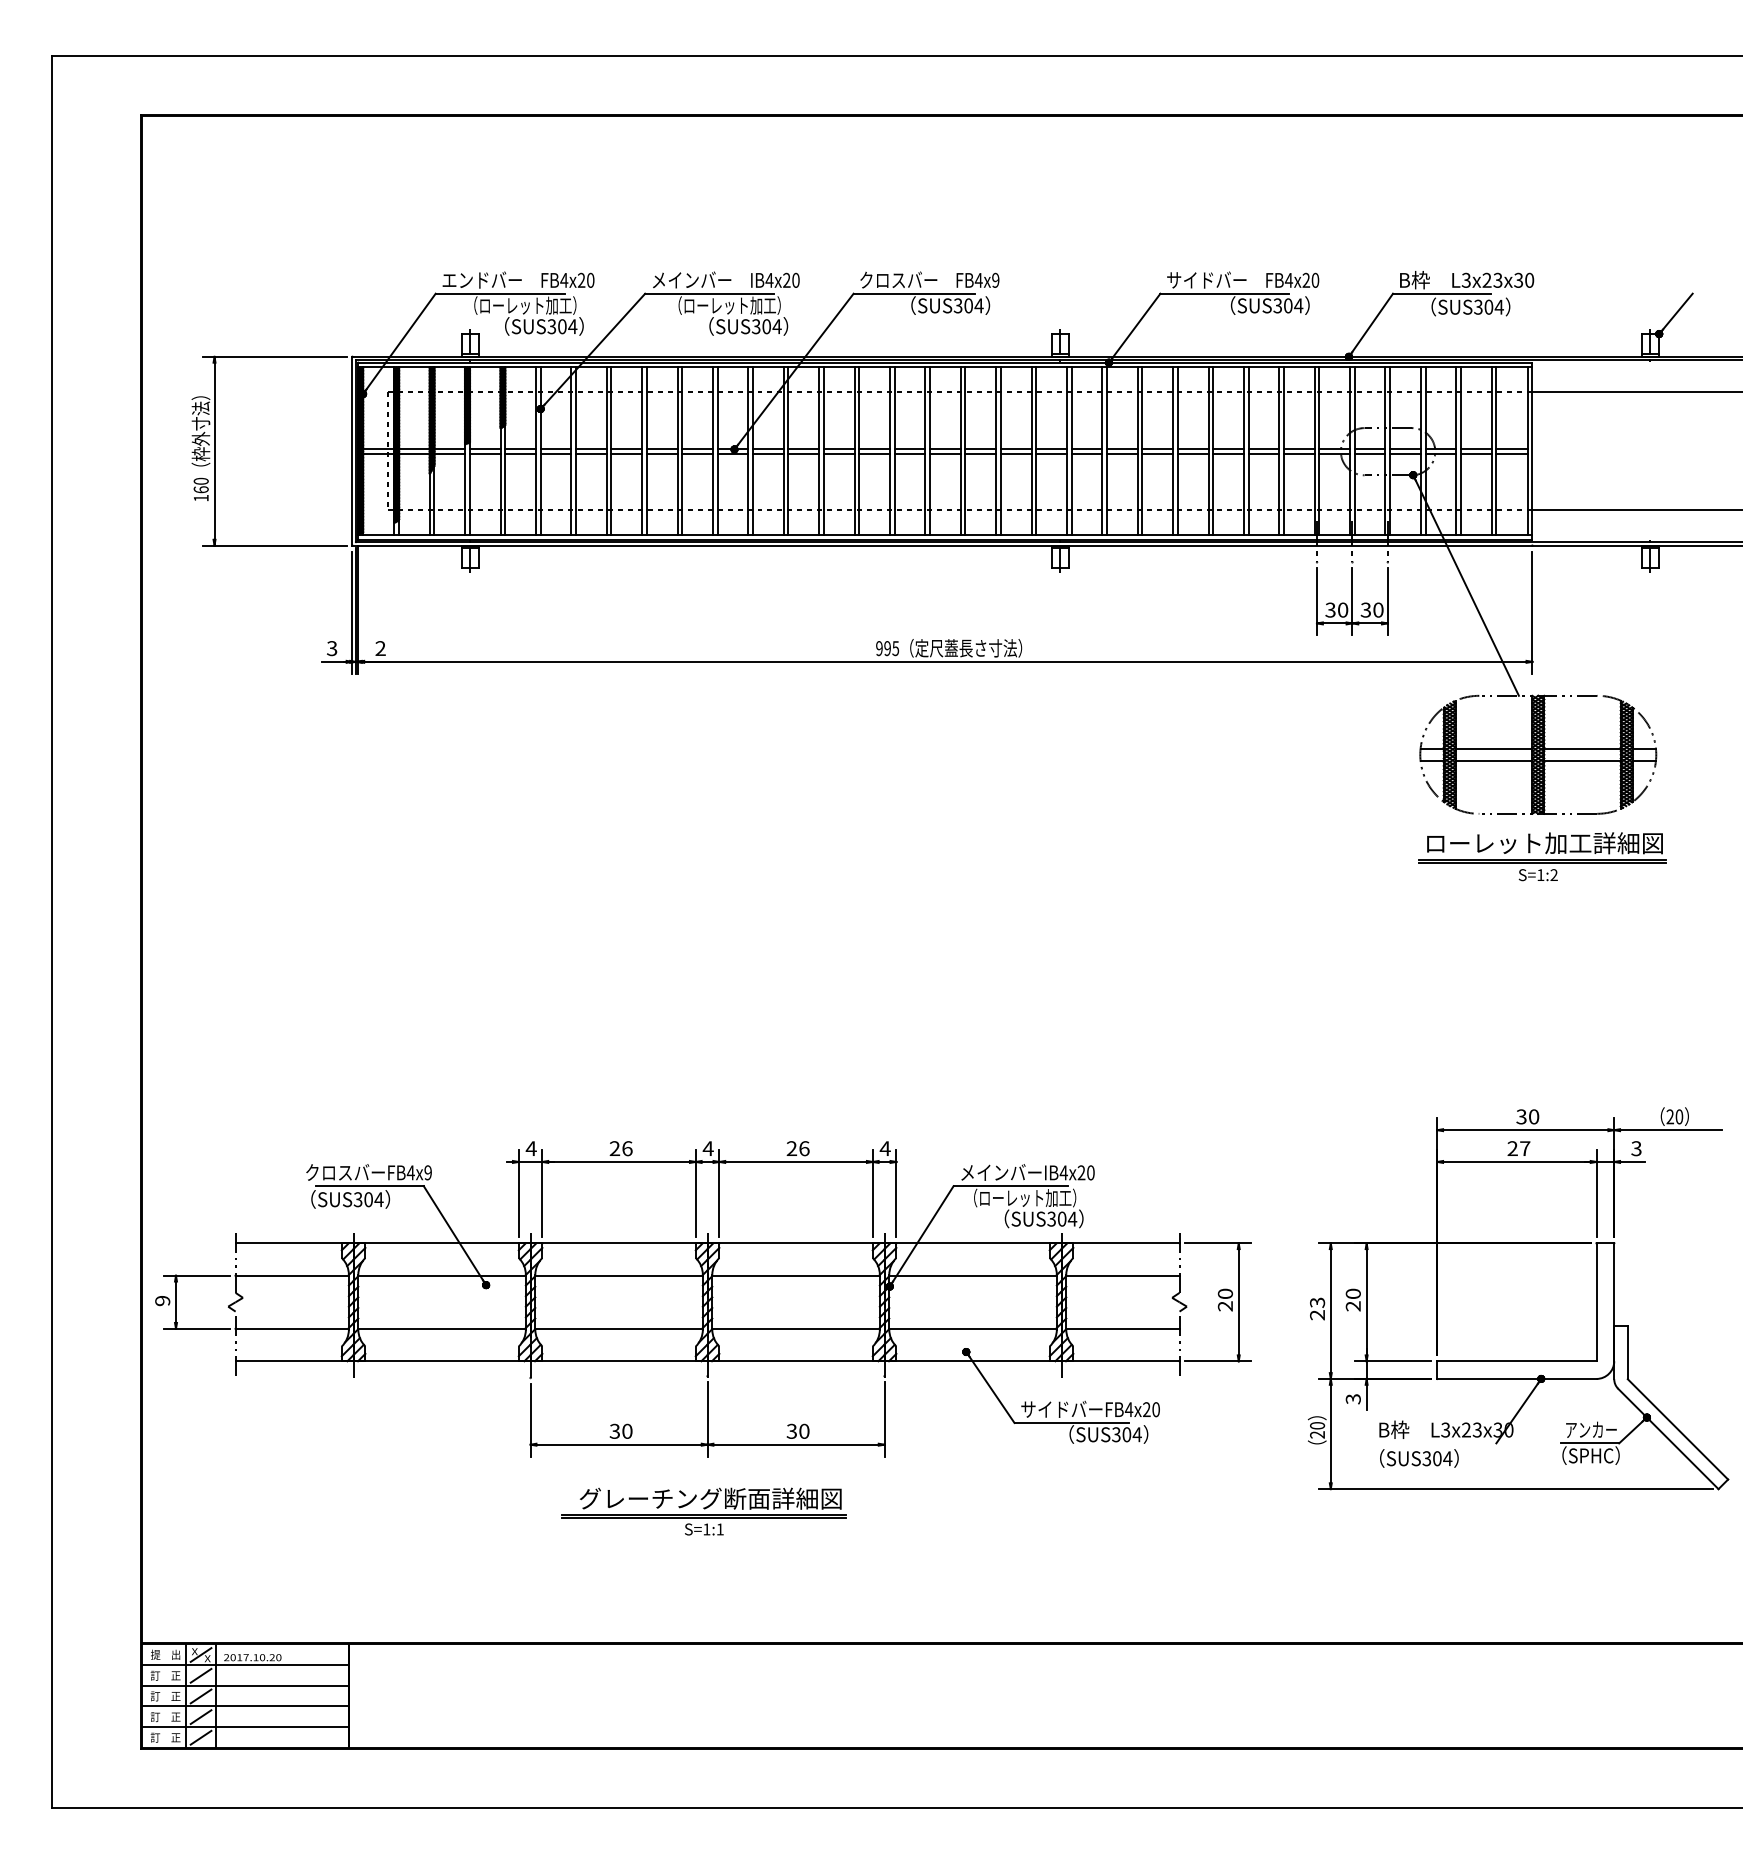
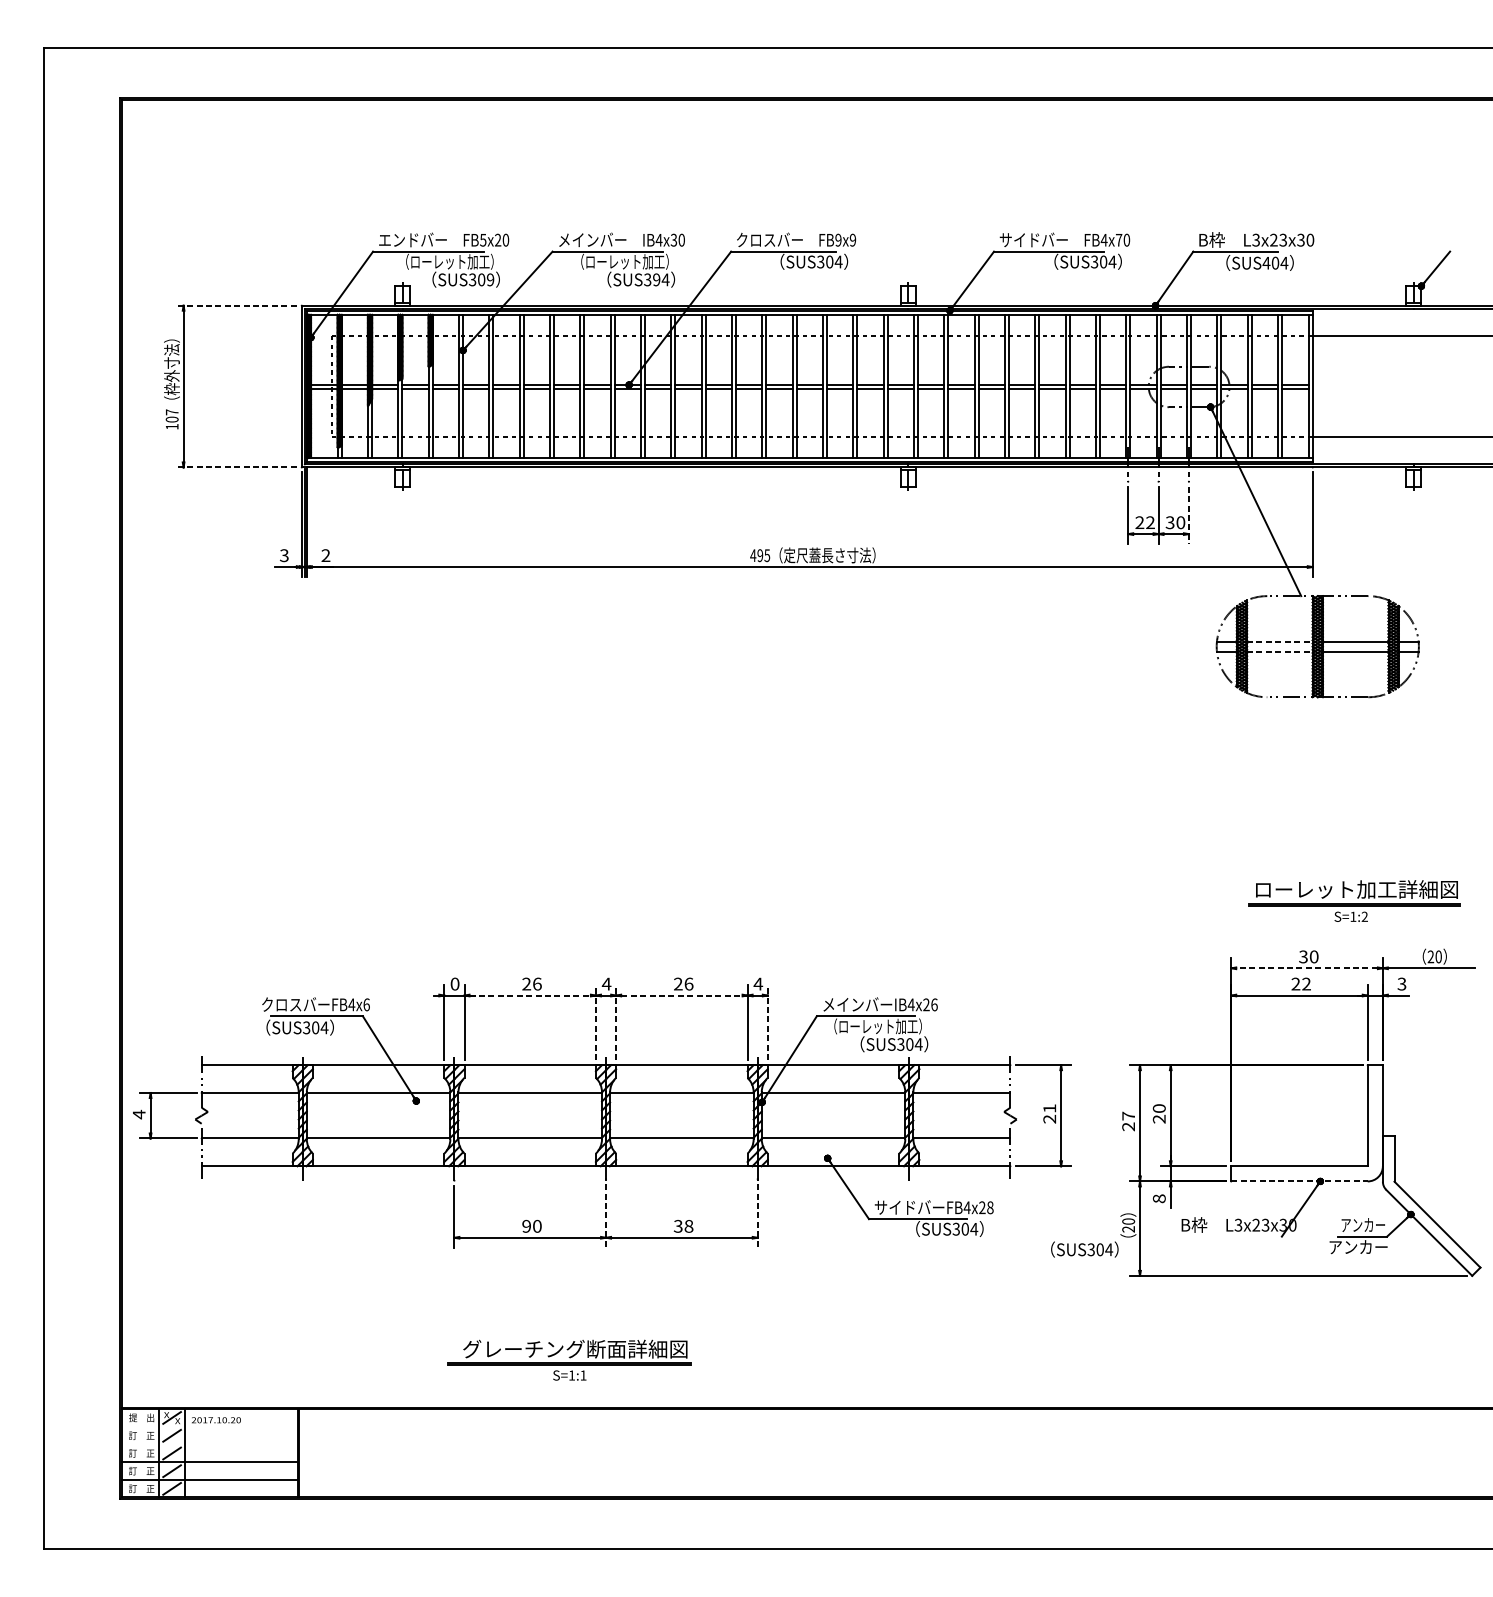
text: (978, 279) -> (838, 239), FB4x9 -> FB9x9
text: (1306, 279) -> (1119, 239), FB4x20 -> FB4x70
text: (564, 280) -> (483, 240), FB4x20 -> FB5x20
text: (786, 280) -> (673, 240), IB4x20 -> IB4x30
text: (1478, 306) -> (1266, 262), SUS304 -> SUS404
text: (572, 326) -> (490, 279), SUS304 -> SUS309
text: (766, 326) -> (656, 279), SUS304 -> SUS394
line: (274, 356) -> (234, 305), solid -> dashed
text: (200, 485) -> (171, 415), 160 -> 107
line: (274, 545) -> (234, 467), solid -> dashed
line: (1387, 601) -> (1188, 515), solid -> dashed
text: (1336, 609) -> (1144, 522), 30 -> 22
text: (879, 648) -> (753, 555), 995 -> 495
line: (1494, 748) -> (1280, 641), solid -> dashed
line: (1494, 760) -> (1280, 651), solid -> dashed
part: (1542, 856) -> (1354, 900), moved
line: (1525, 1130) -> (1306, 968), solid -> dashed
text: (530, 1148) -> (454, 983), 4 -> 0
text: (1525, 1148) -> (1306, 983), 27 -> 22
line: (619, 1161) -> (530, 995), solid -> dashed
line: (796, 1161) -> (682, 995), solid -> dashed
text: (428, 1172) -> (366, 1004), FB4x9 -> FB4x6
text: (1090, 1172) -> (934, 1004), IB4x20 -> IB4x26
line: (695, 1193) -> (595, 1022), solid -> dashed
line: (719, 1193) -> (616, 1022), solid -> dashed
line: (896, 1193) -> (767, 1022), solid -> dashed
text: (1224, 1293) -> (1048, 1108), 20 -> 21
text: (162, 1300) -> (139, 1114), 9 -> 4
text: (1317, 1302) -> (1128, 1115), 23 -> 27
line: (1516, 1378) -> (1299, 1181), solid -> dashed
text: (1352, 1399) -> (1158, 1199), 3 -> 8
text: (1155, 1409) -> (989, 1207), FB4x20 -> FB4x28
line: (707, 1419) -> (605, 1216), solid -> dashed
line: (884, 1419) -> (757, 1216), solid -> dashed
text: (614, 1431) -> (526, 1226), 30 -> 90
text: (804, 1431) -> (689, 1226), 30 -> 38
text: (1585, 1455) -> (1358, 1247), （SPHC） -> アンカー
text: (1419, 1458) -> (1084, 1249), moved
part: (703, 1511) -> (569, 1360), moved
line: (245, 1665) -> (210, 1426), removed
line: (245, 1685) -> (210, 1444), removed

